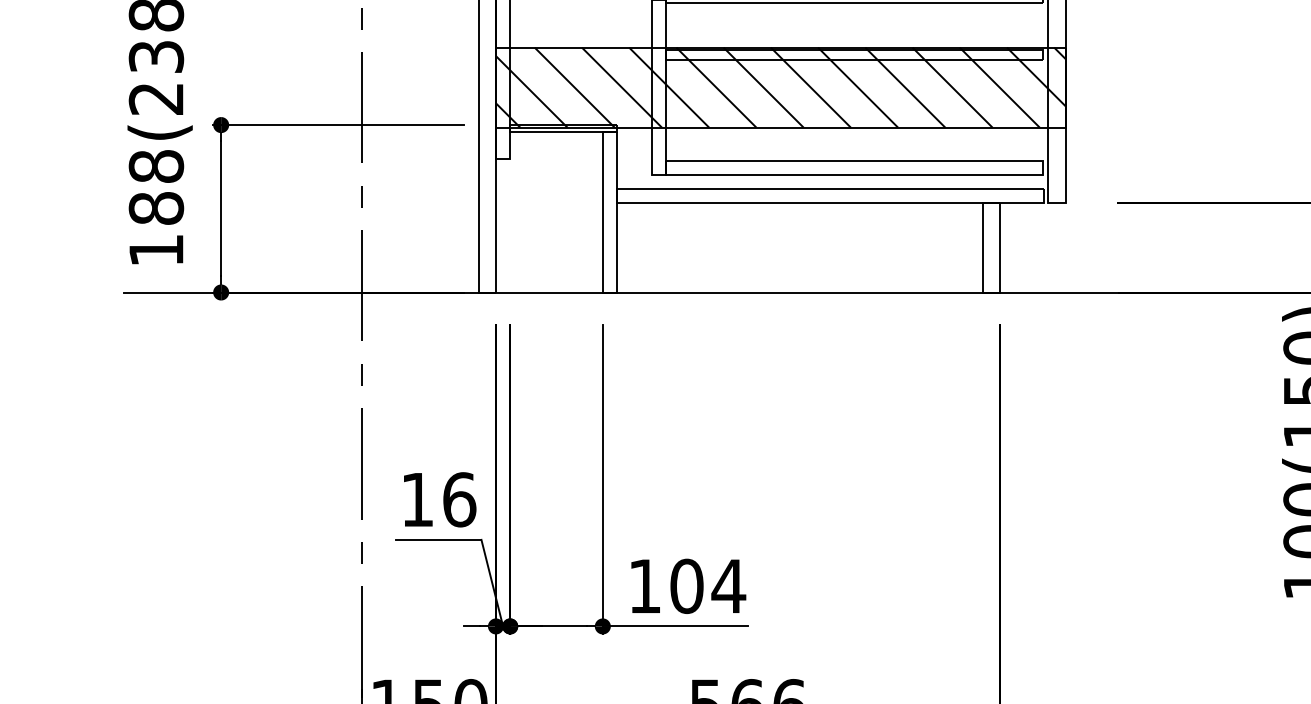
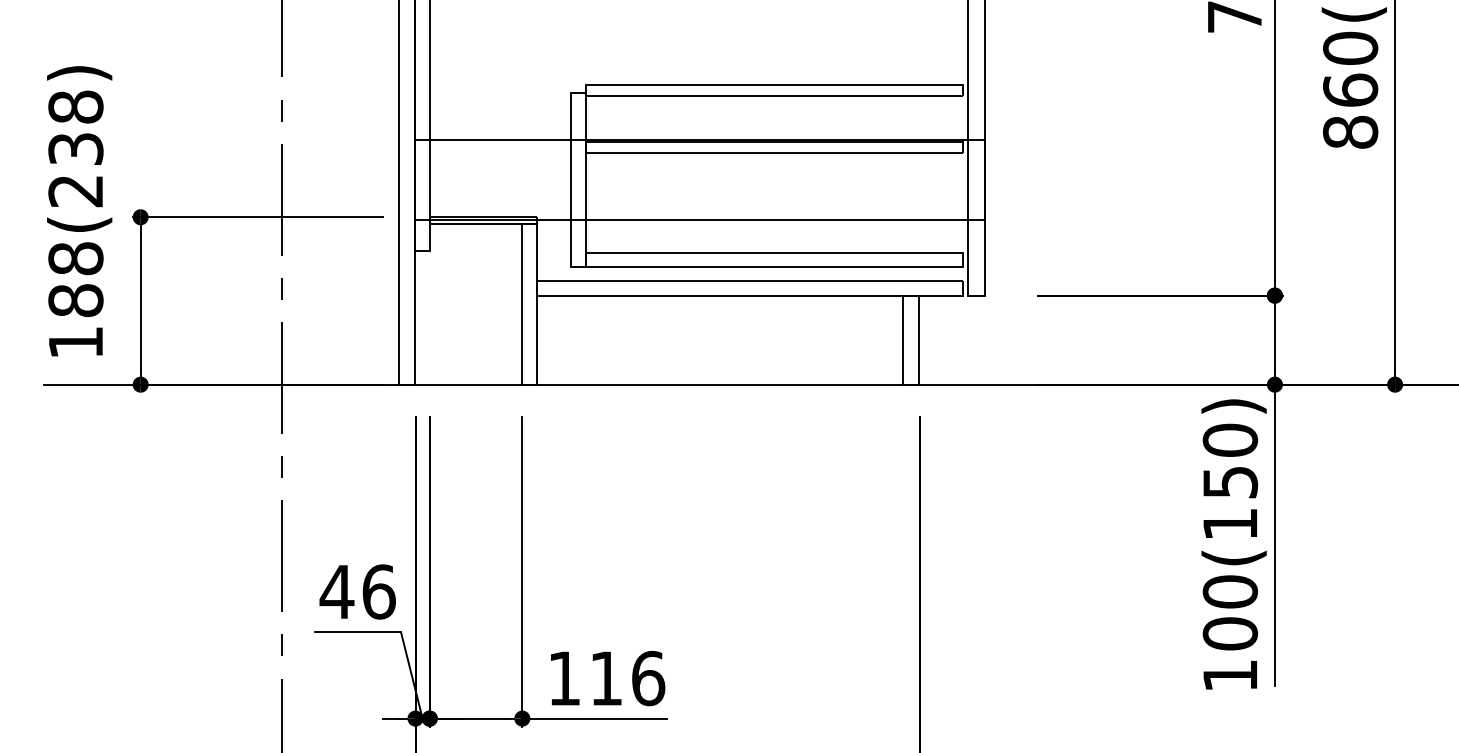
hatch: (780, 87) -> (700, 179), removed
text: (416, 499) -> (336, 591), 16 -> 46
text: (707, 586) -> (627, 678), 104 -> 116

